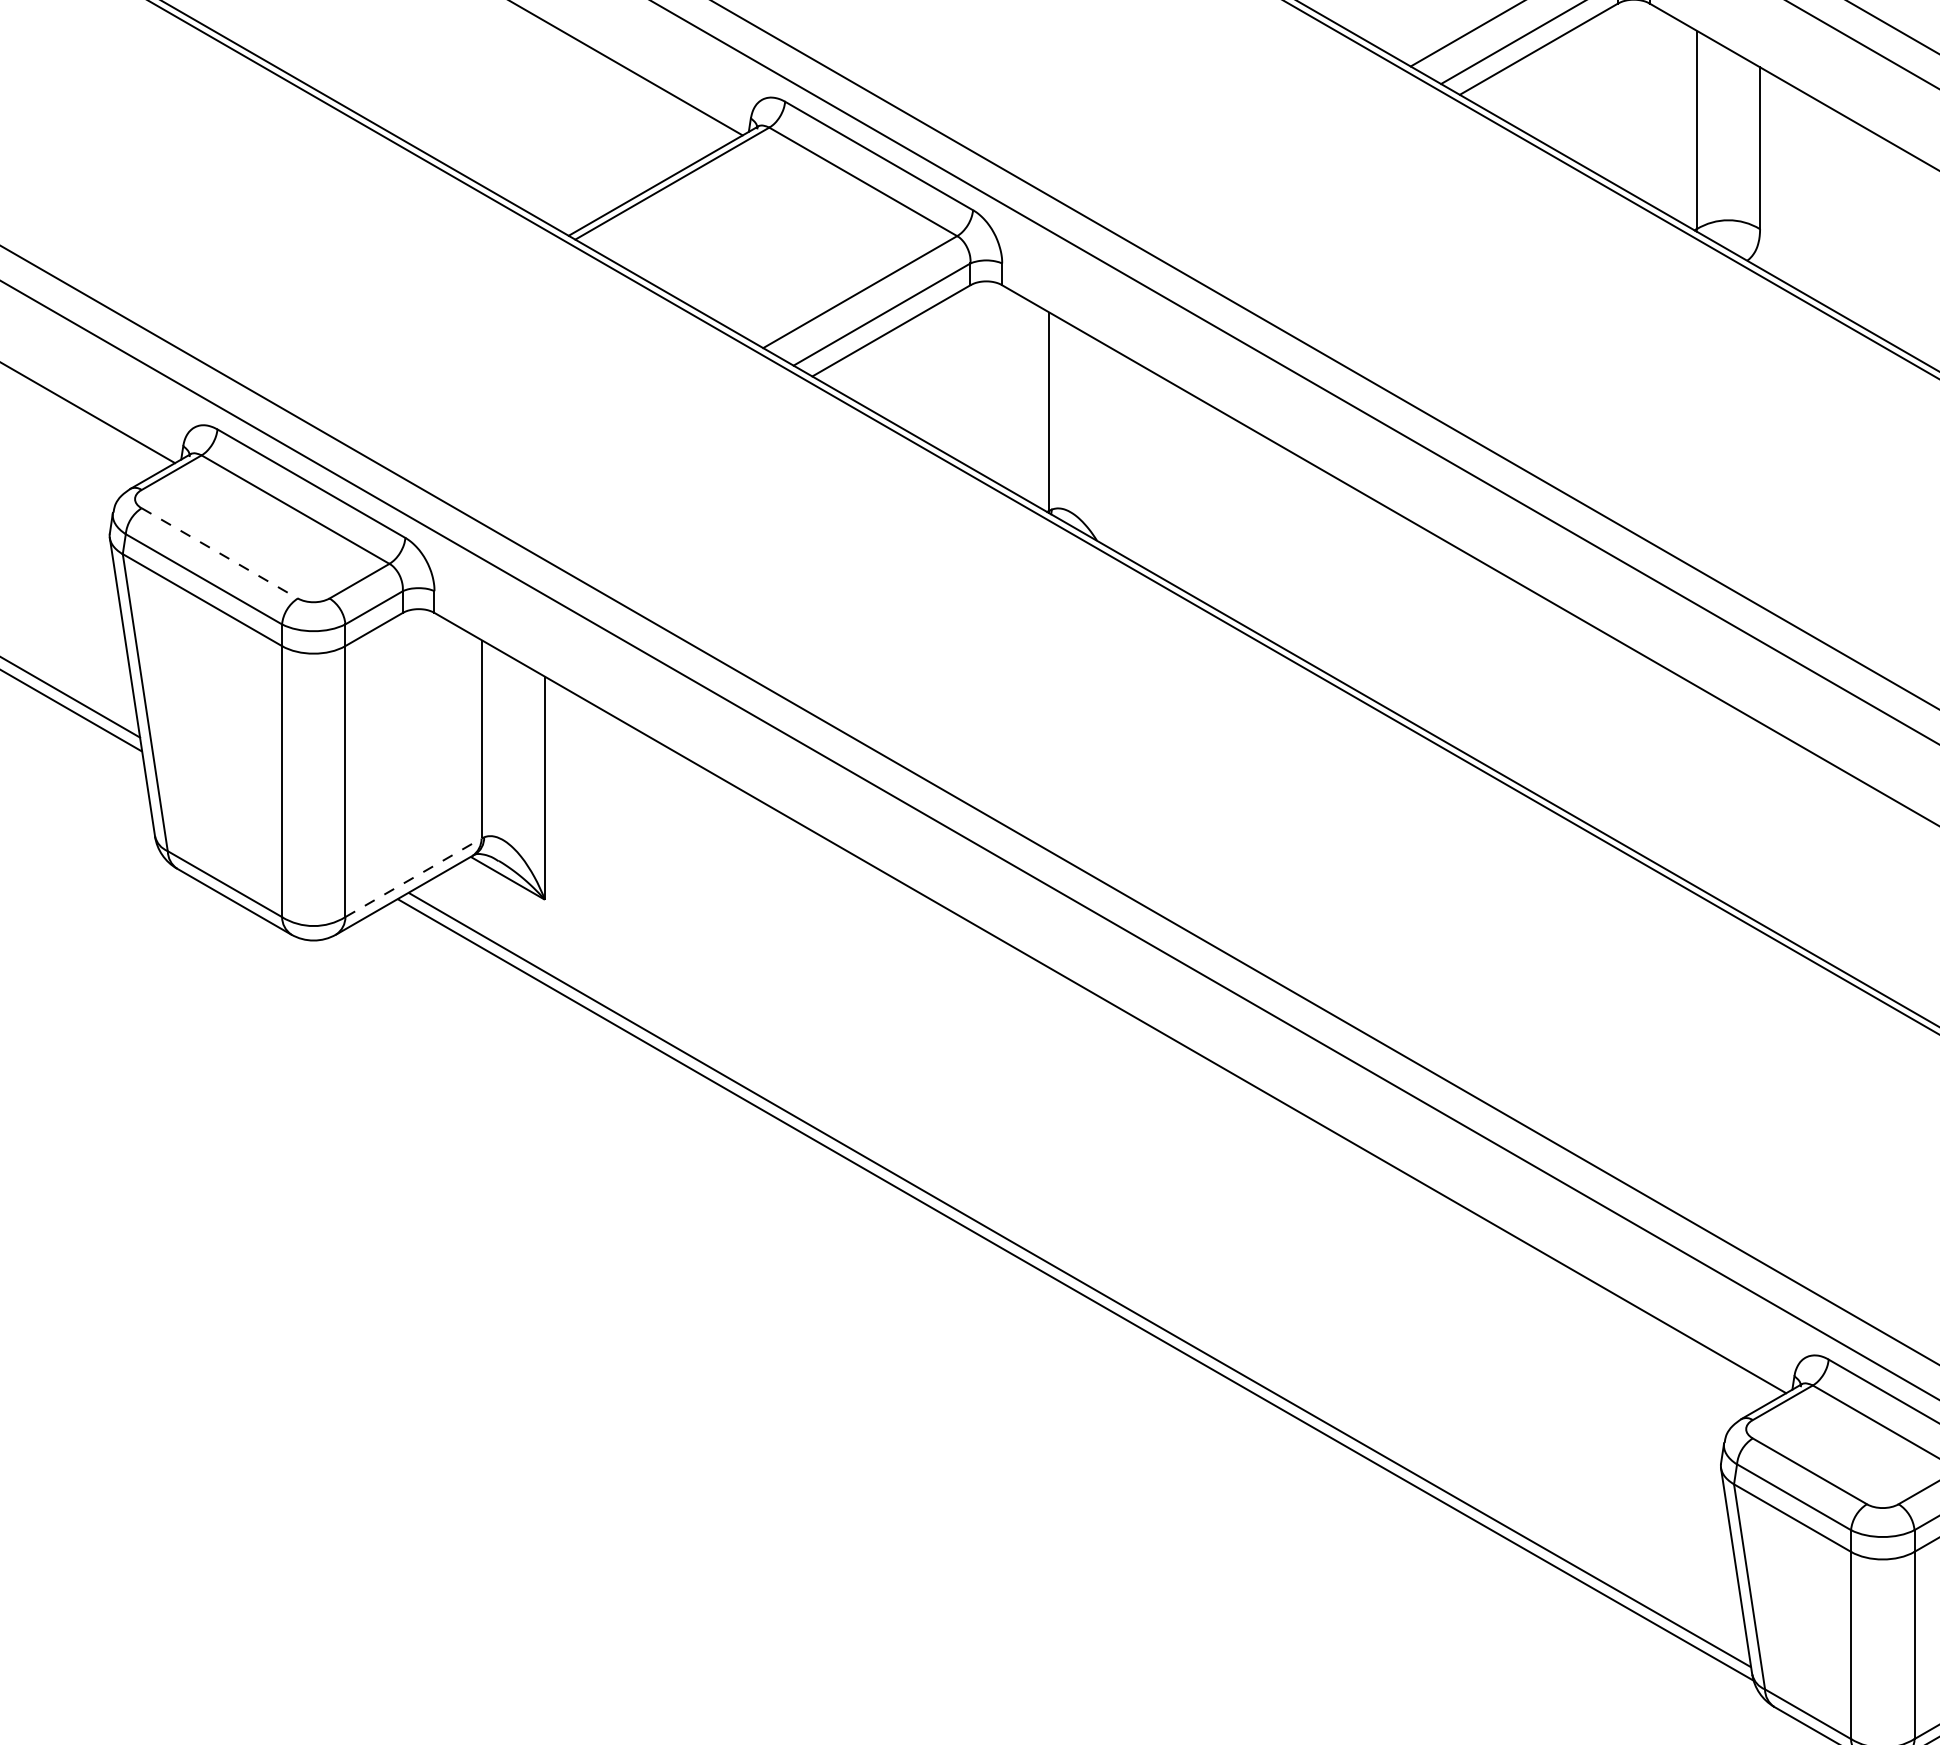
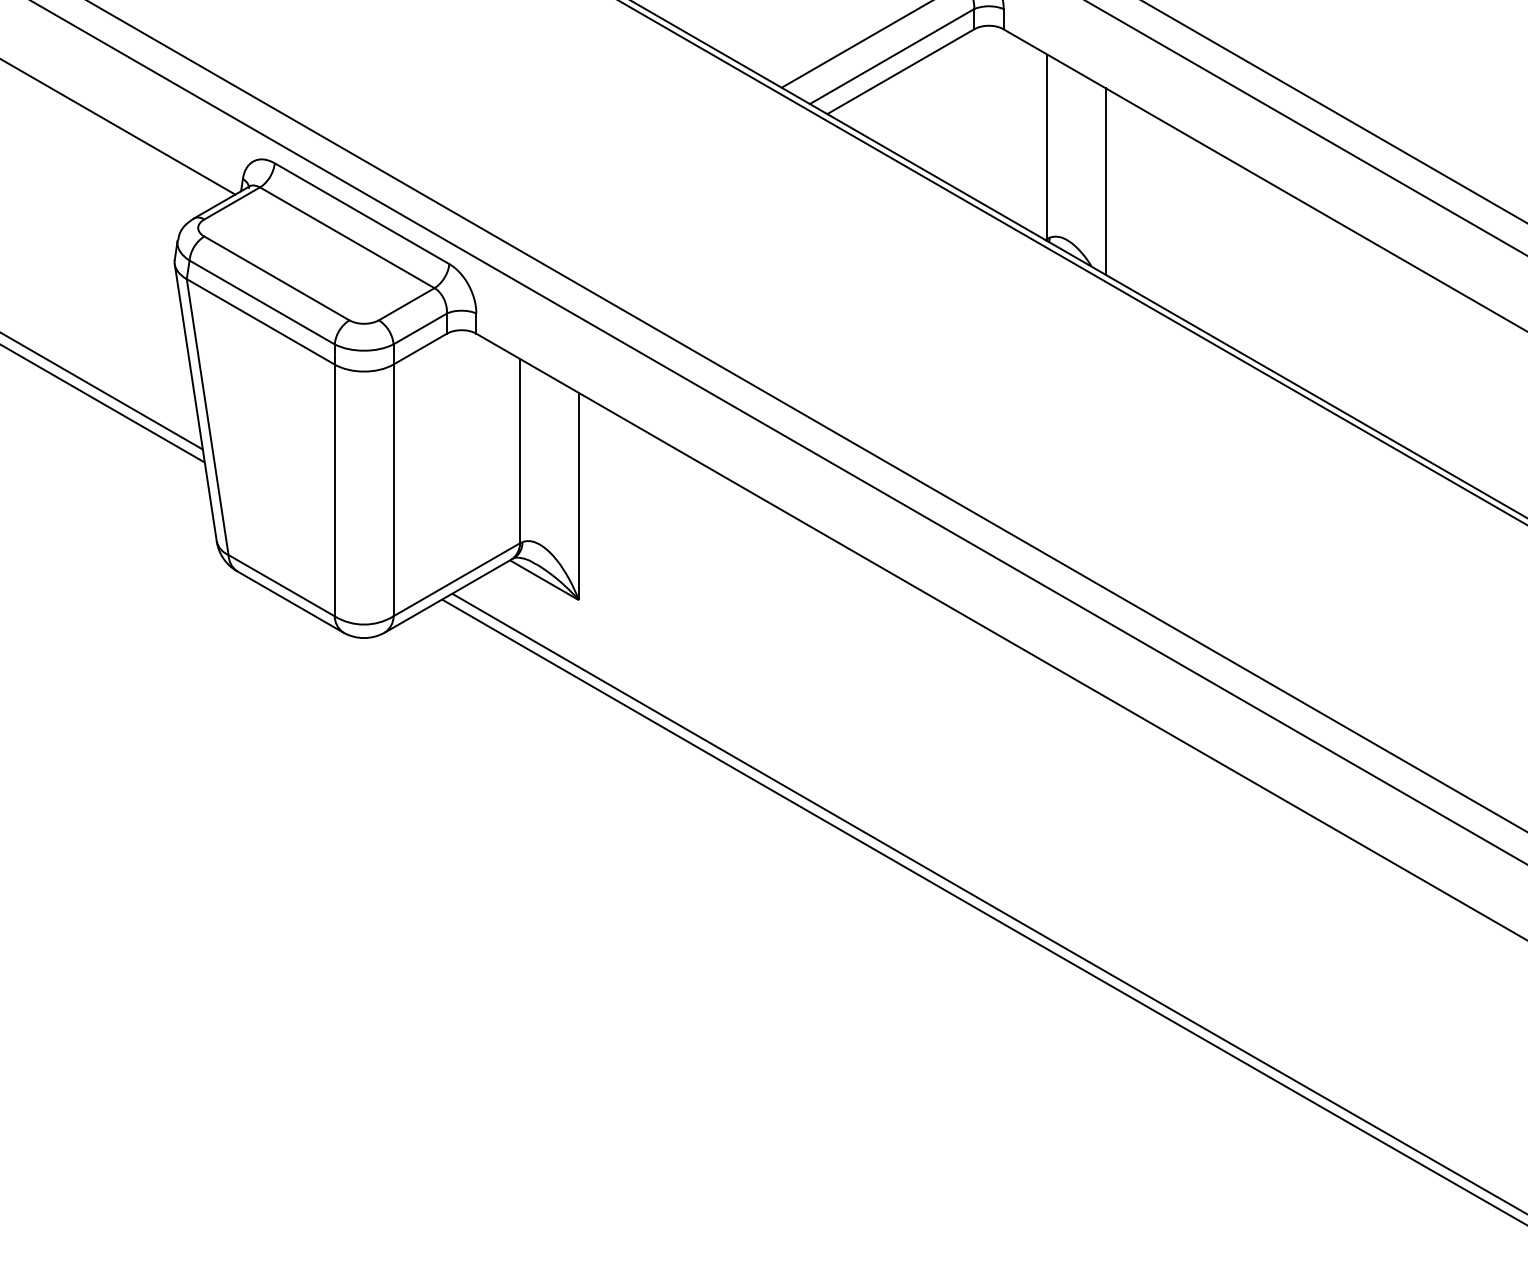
line: (1112, 448) -> (1106, 181), added
line: (220, 553) -> (277, 278), dashed -> solid
line: (413, 877) -> (456, 579), dashed -> solid

